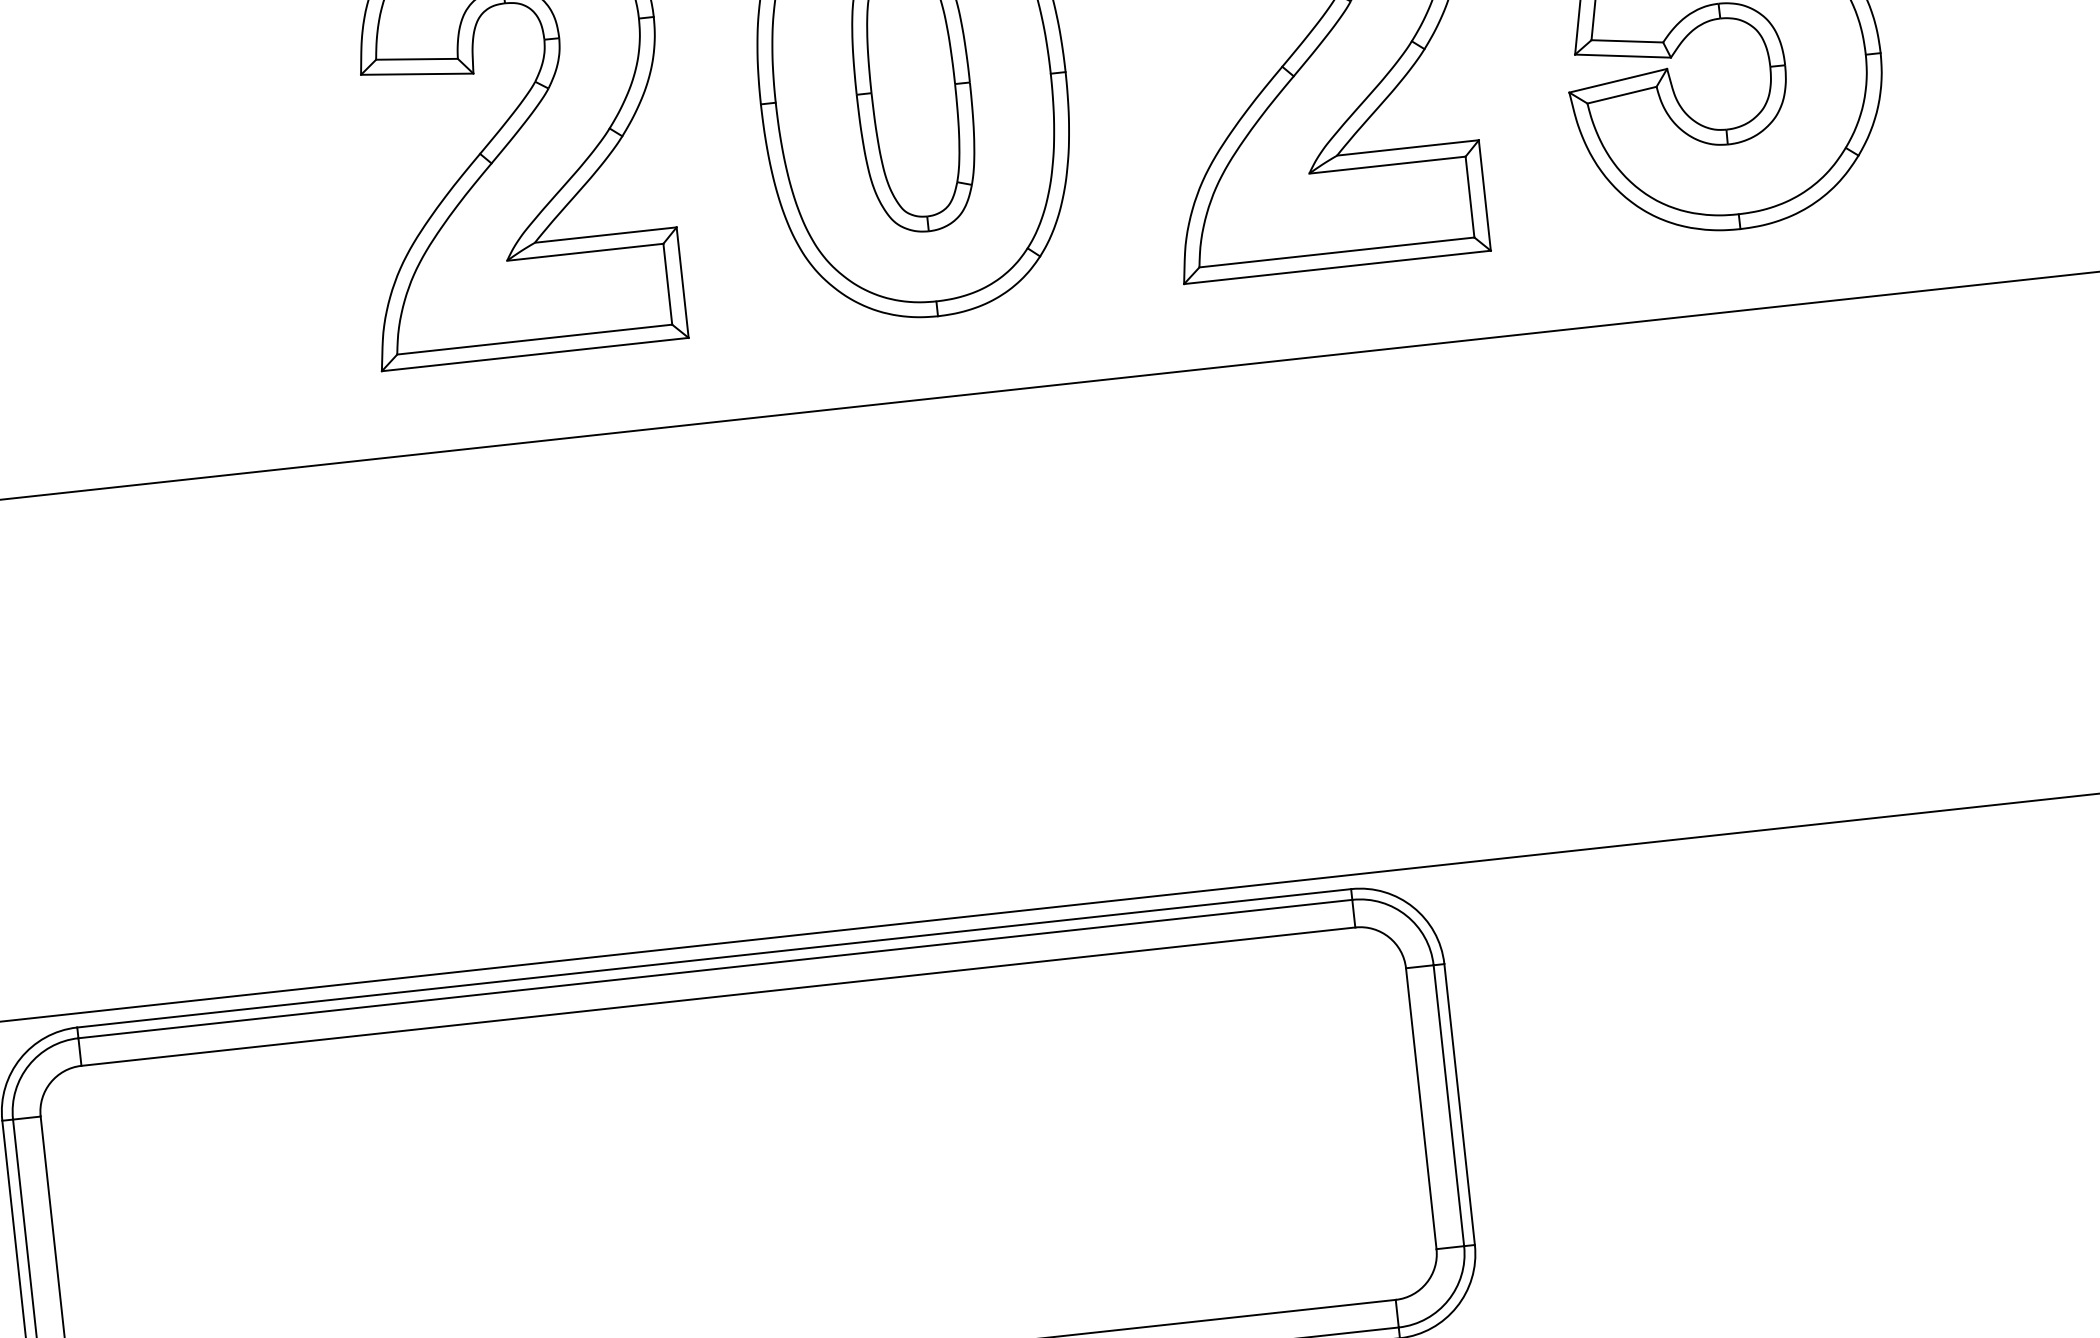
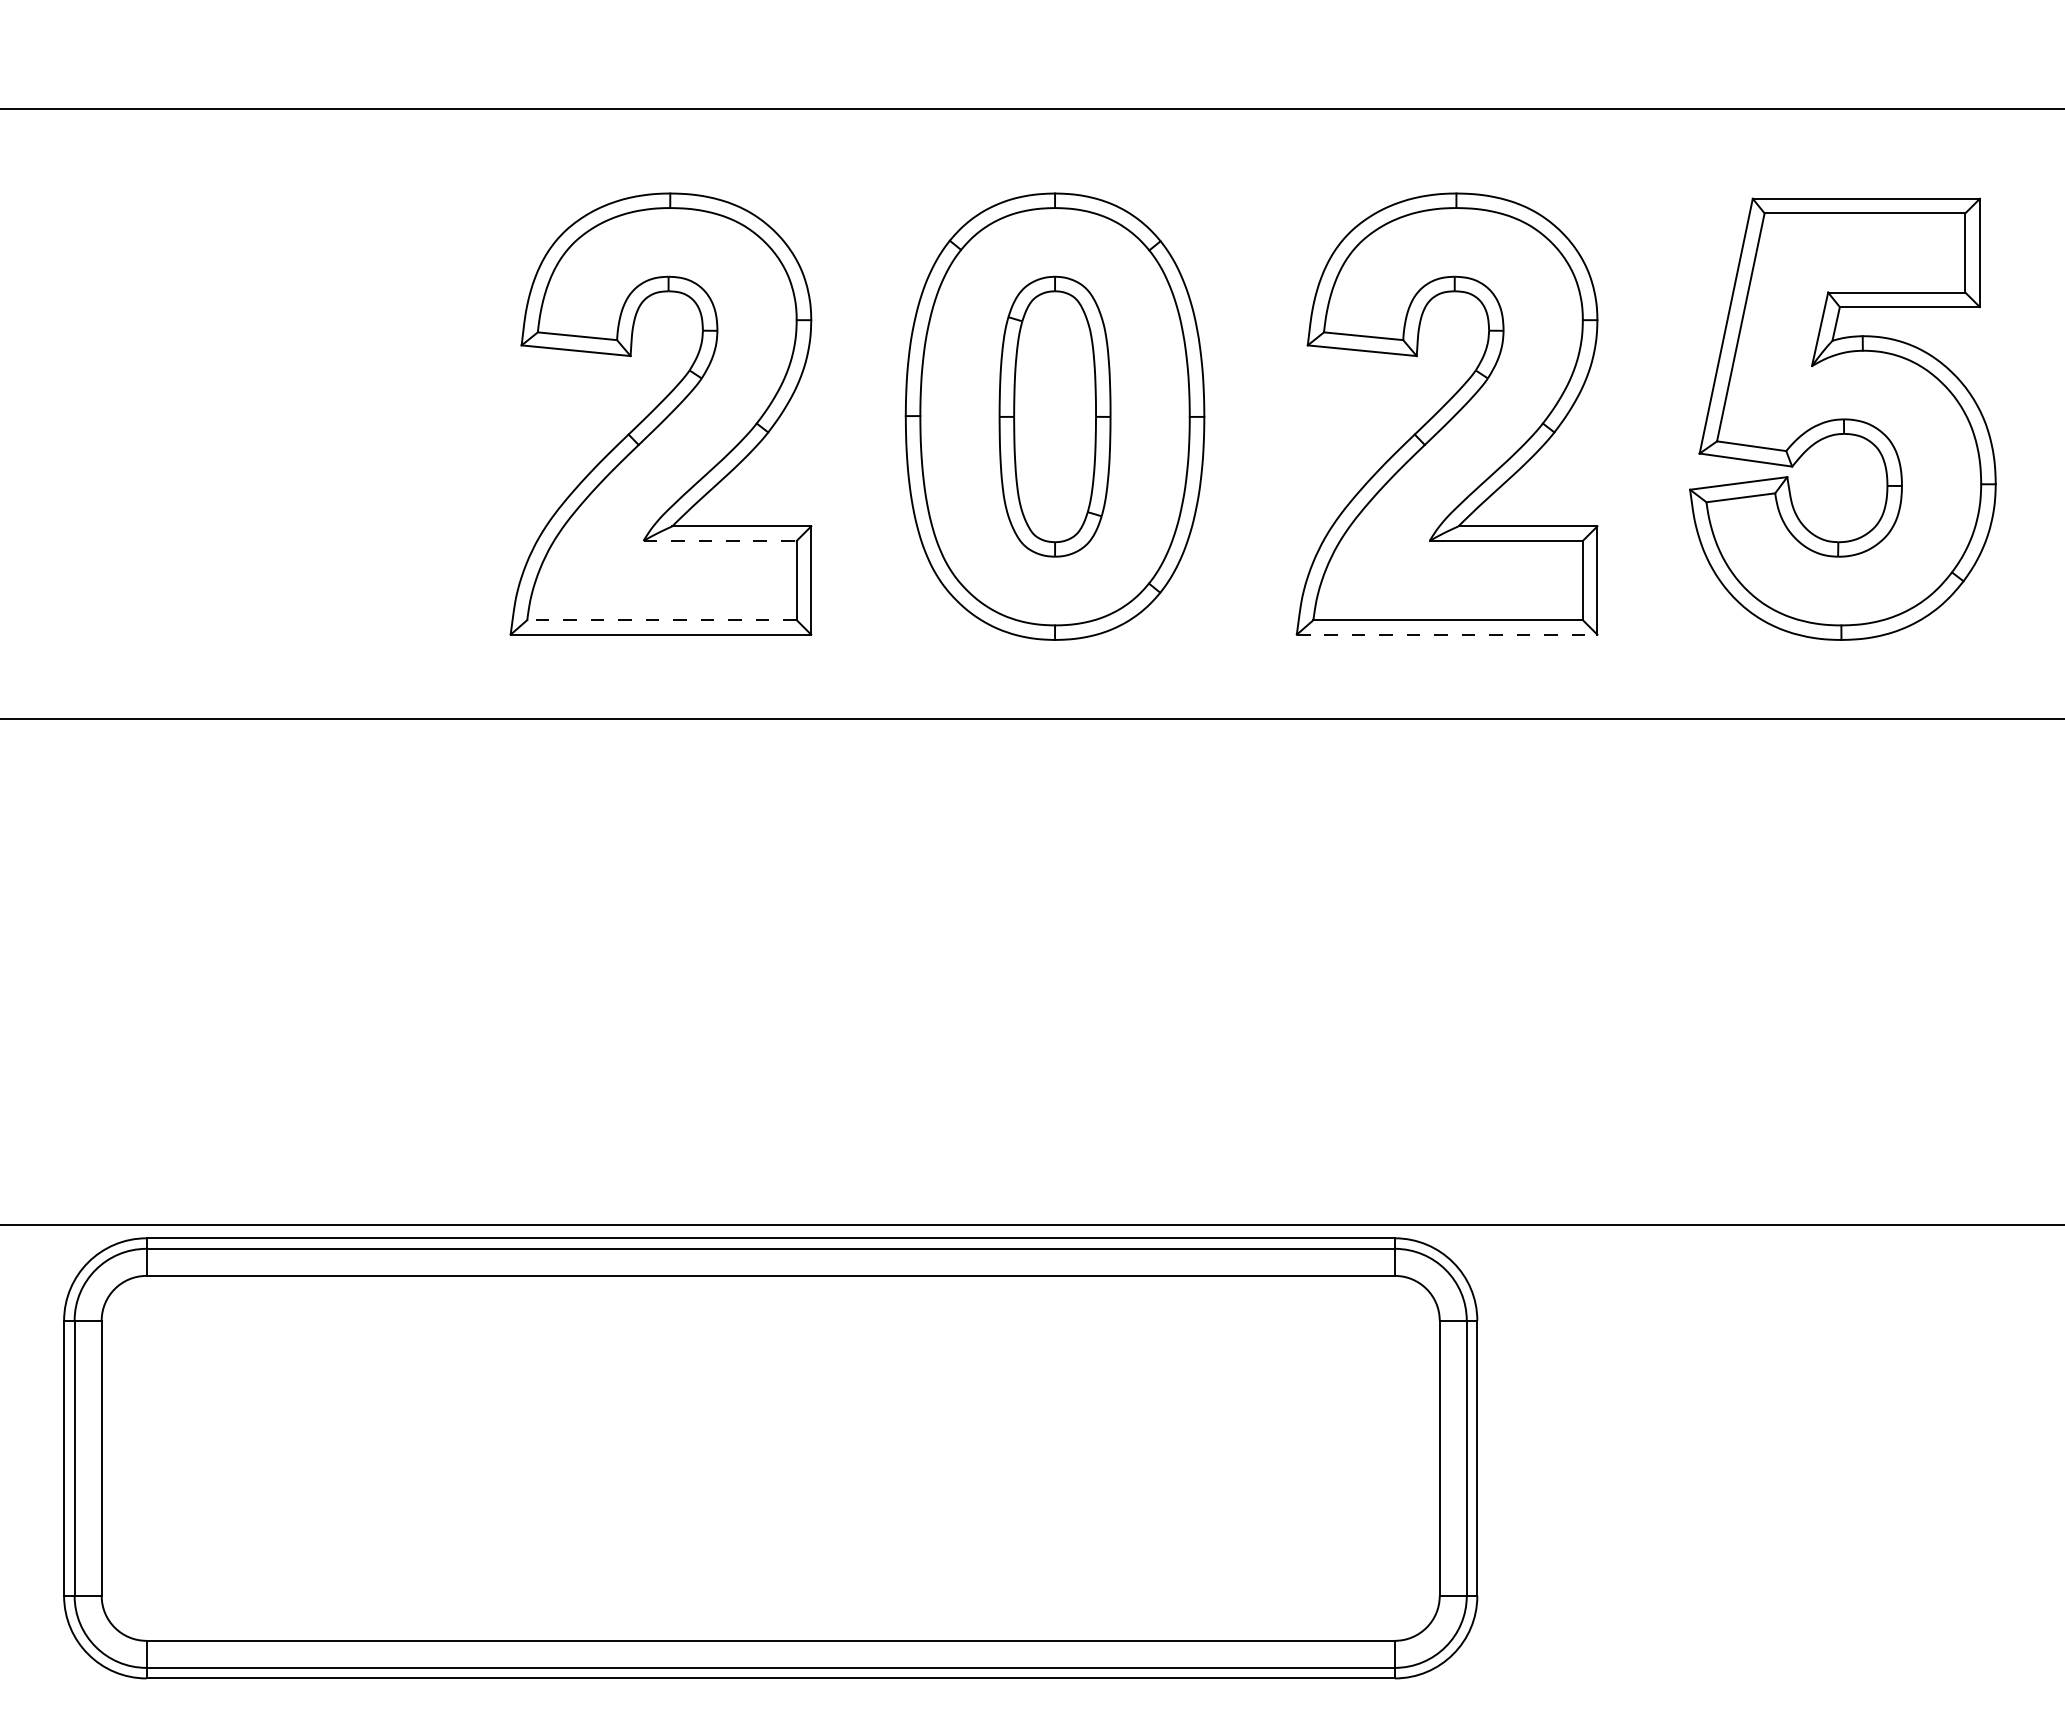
line: (585, 251) -> (720, 540), solid -> dashed
line: (1337, 267) -> (1447, 634), solid -> dashed
line: (534, 340) -> (661, 620), solid -> dashed

